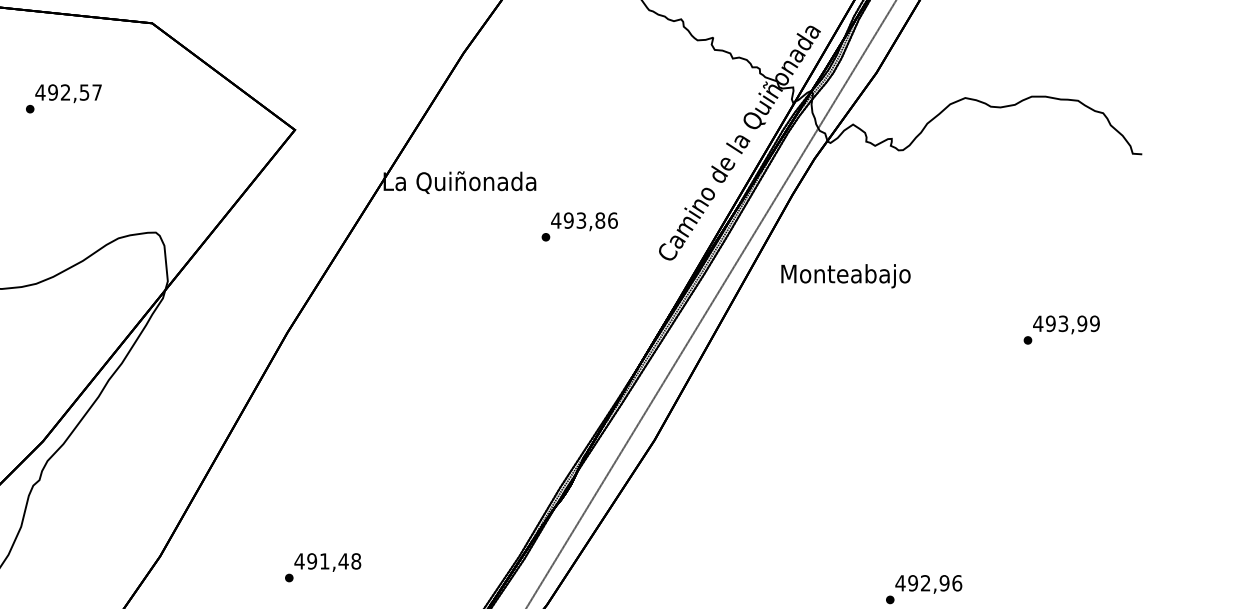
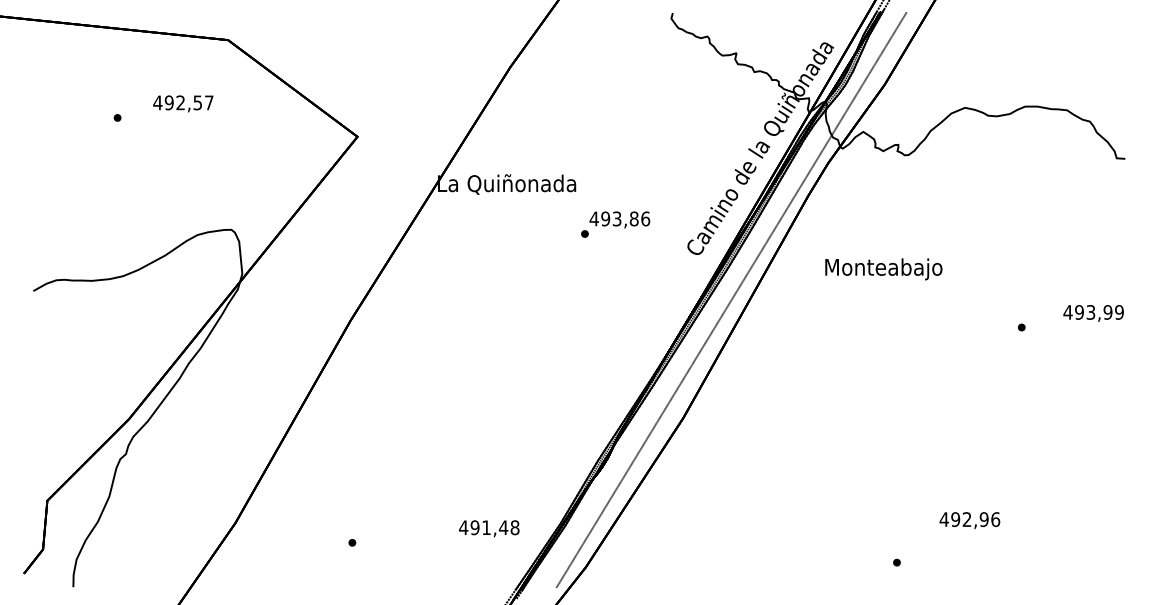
text: (68, 93) -> (183, 103), moved
text: (845, 276) -> (883, 269), moved
text: (1066, 324) -> (1093, 313), moved
text: (328, 562) -> (489, 528), moved
text: (928, 584) -> (969, 520), moved

